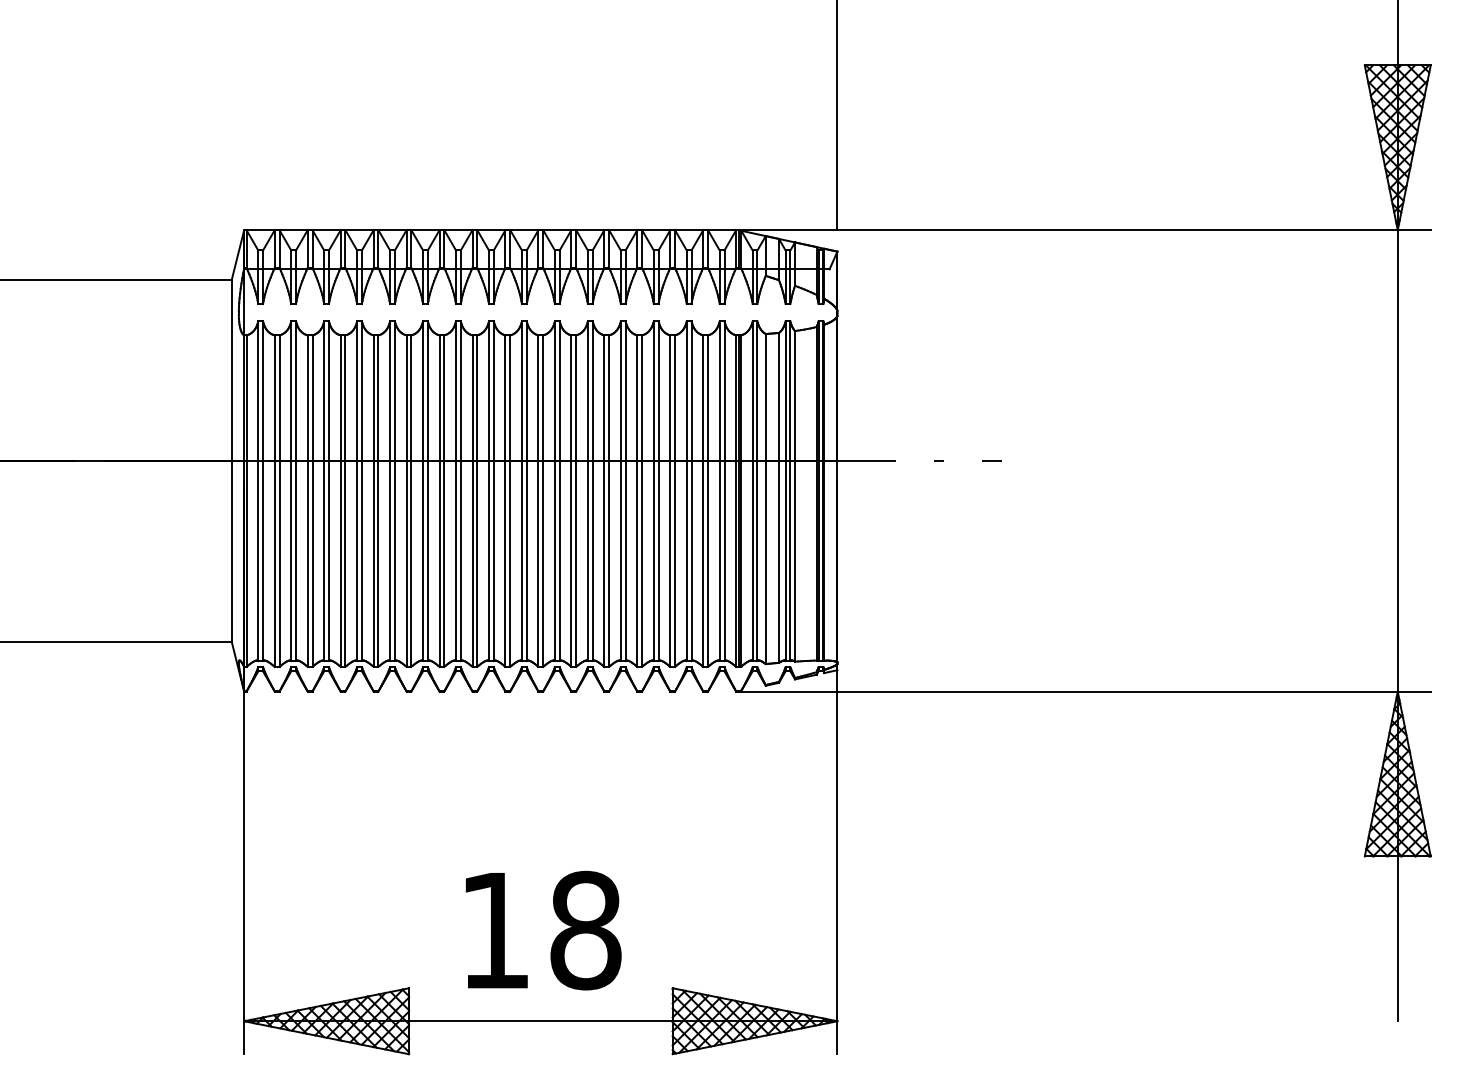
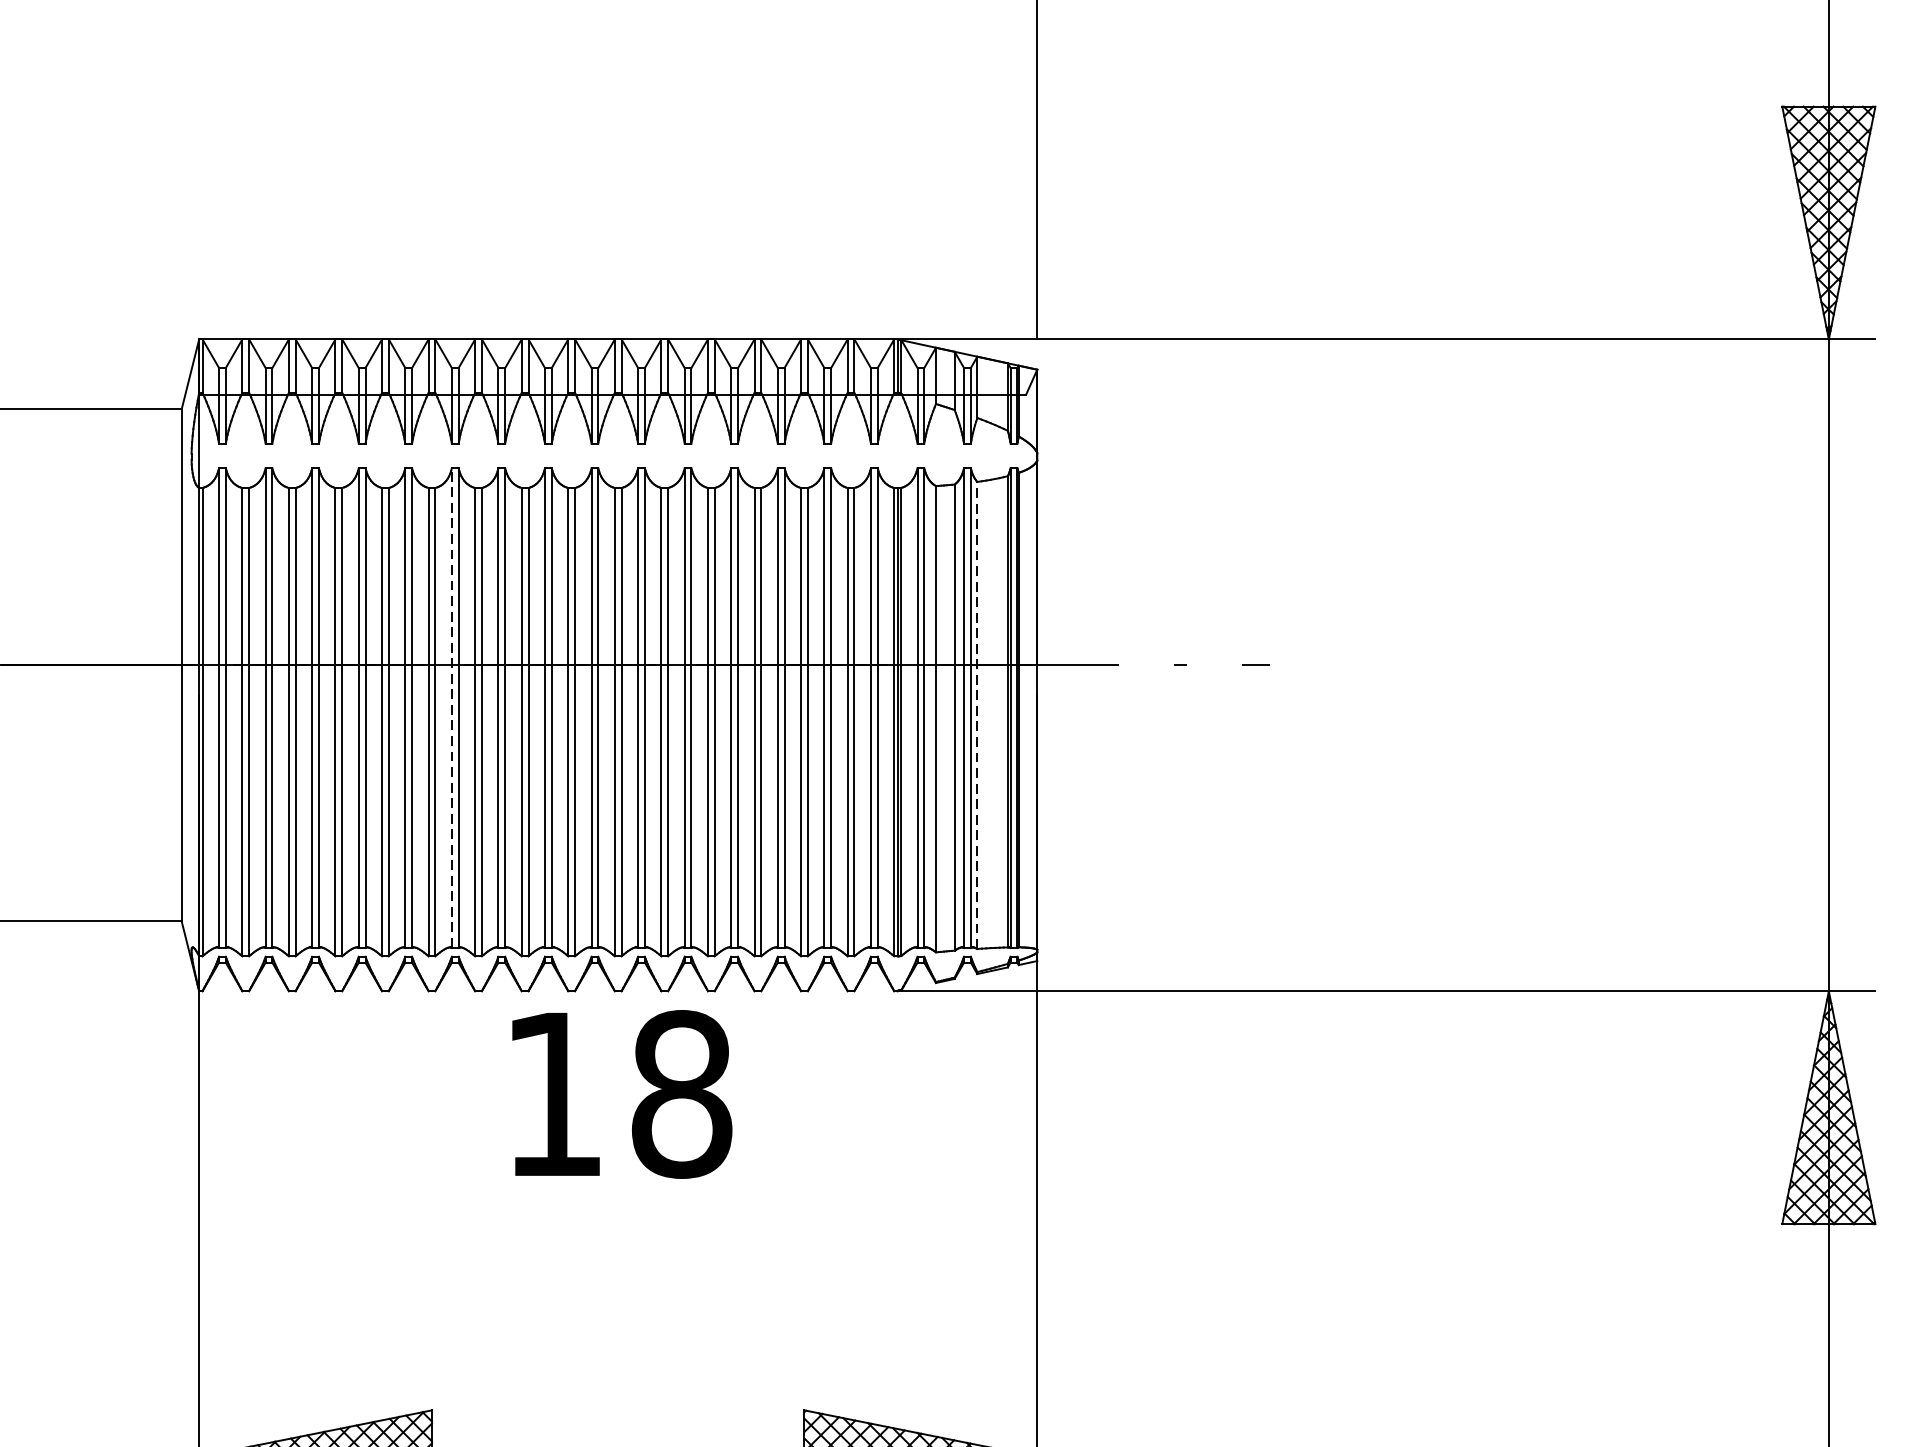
line: (423, 491) -> (452, 708), solid -> dashed
line: (795, 495) -> (978, 714), solid -> dashed
text: (543, 930) -> (622, 1094), moved

